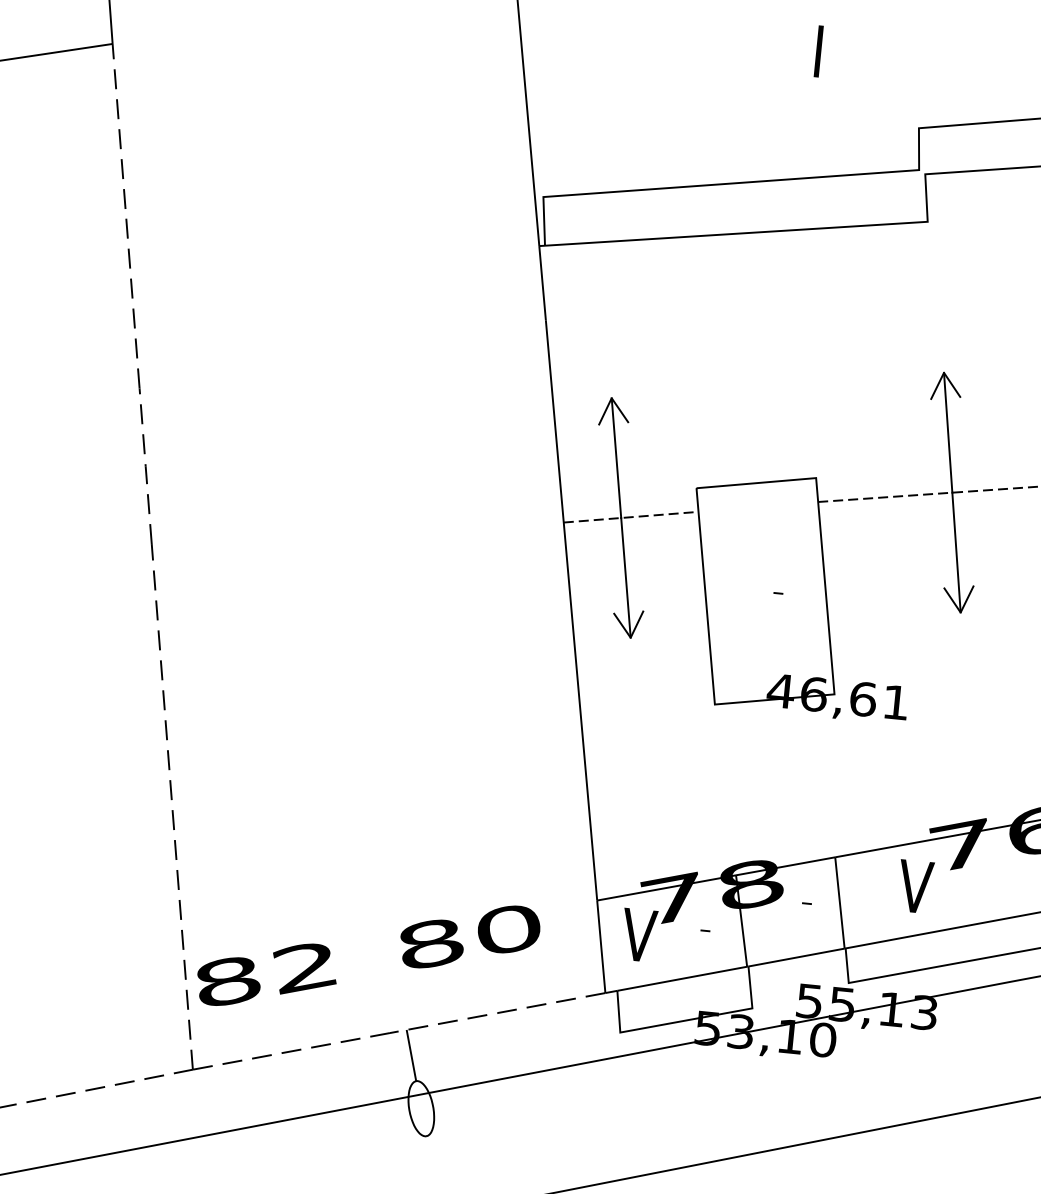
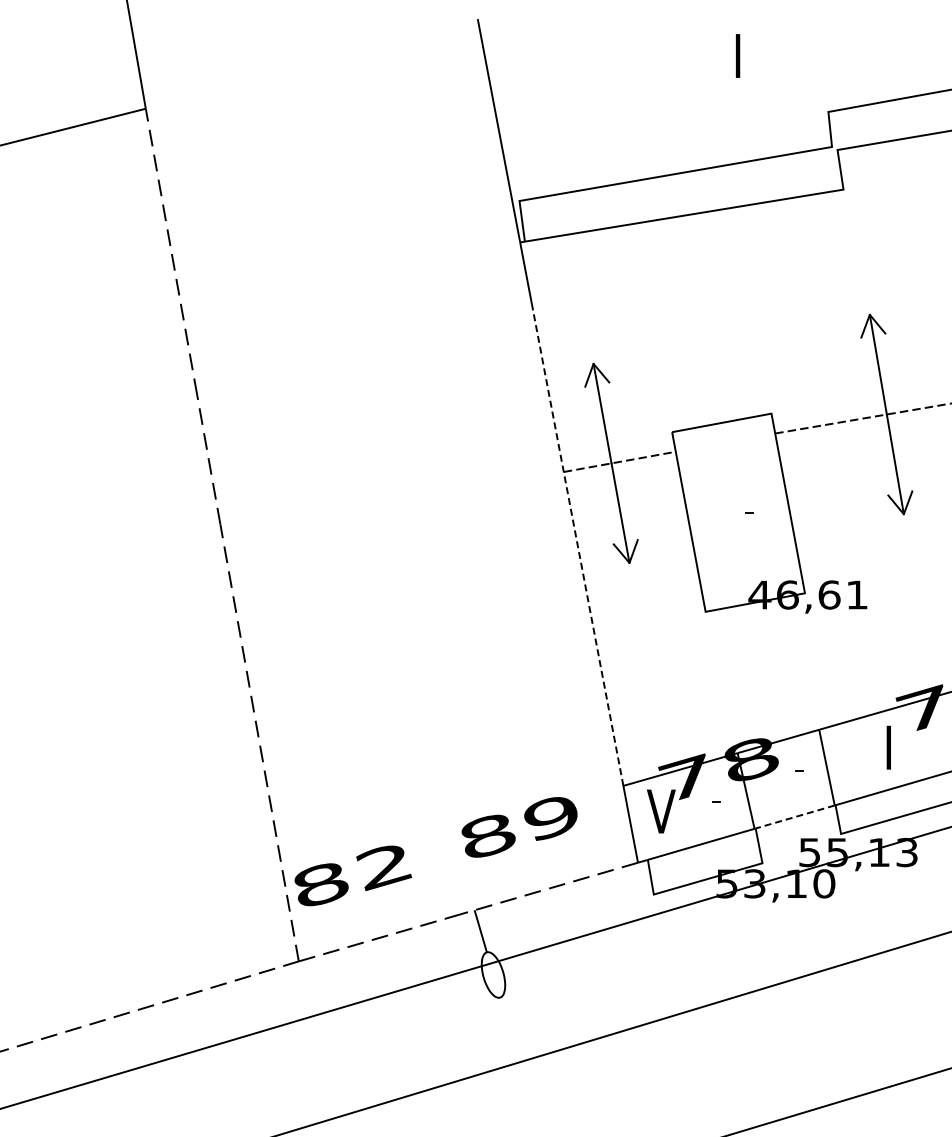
line: (571, 609) -> (577, 544), solid -> dashed
text: (915, 886) -> (888, 747), V -> I
text: (508, 930) -> (551, 818), 80 -> 89
line: (795, 958) -> (794, 817), solid -> dashed

